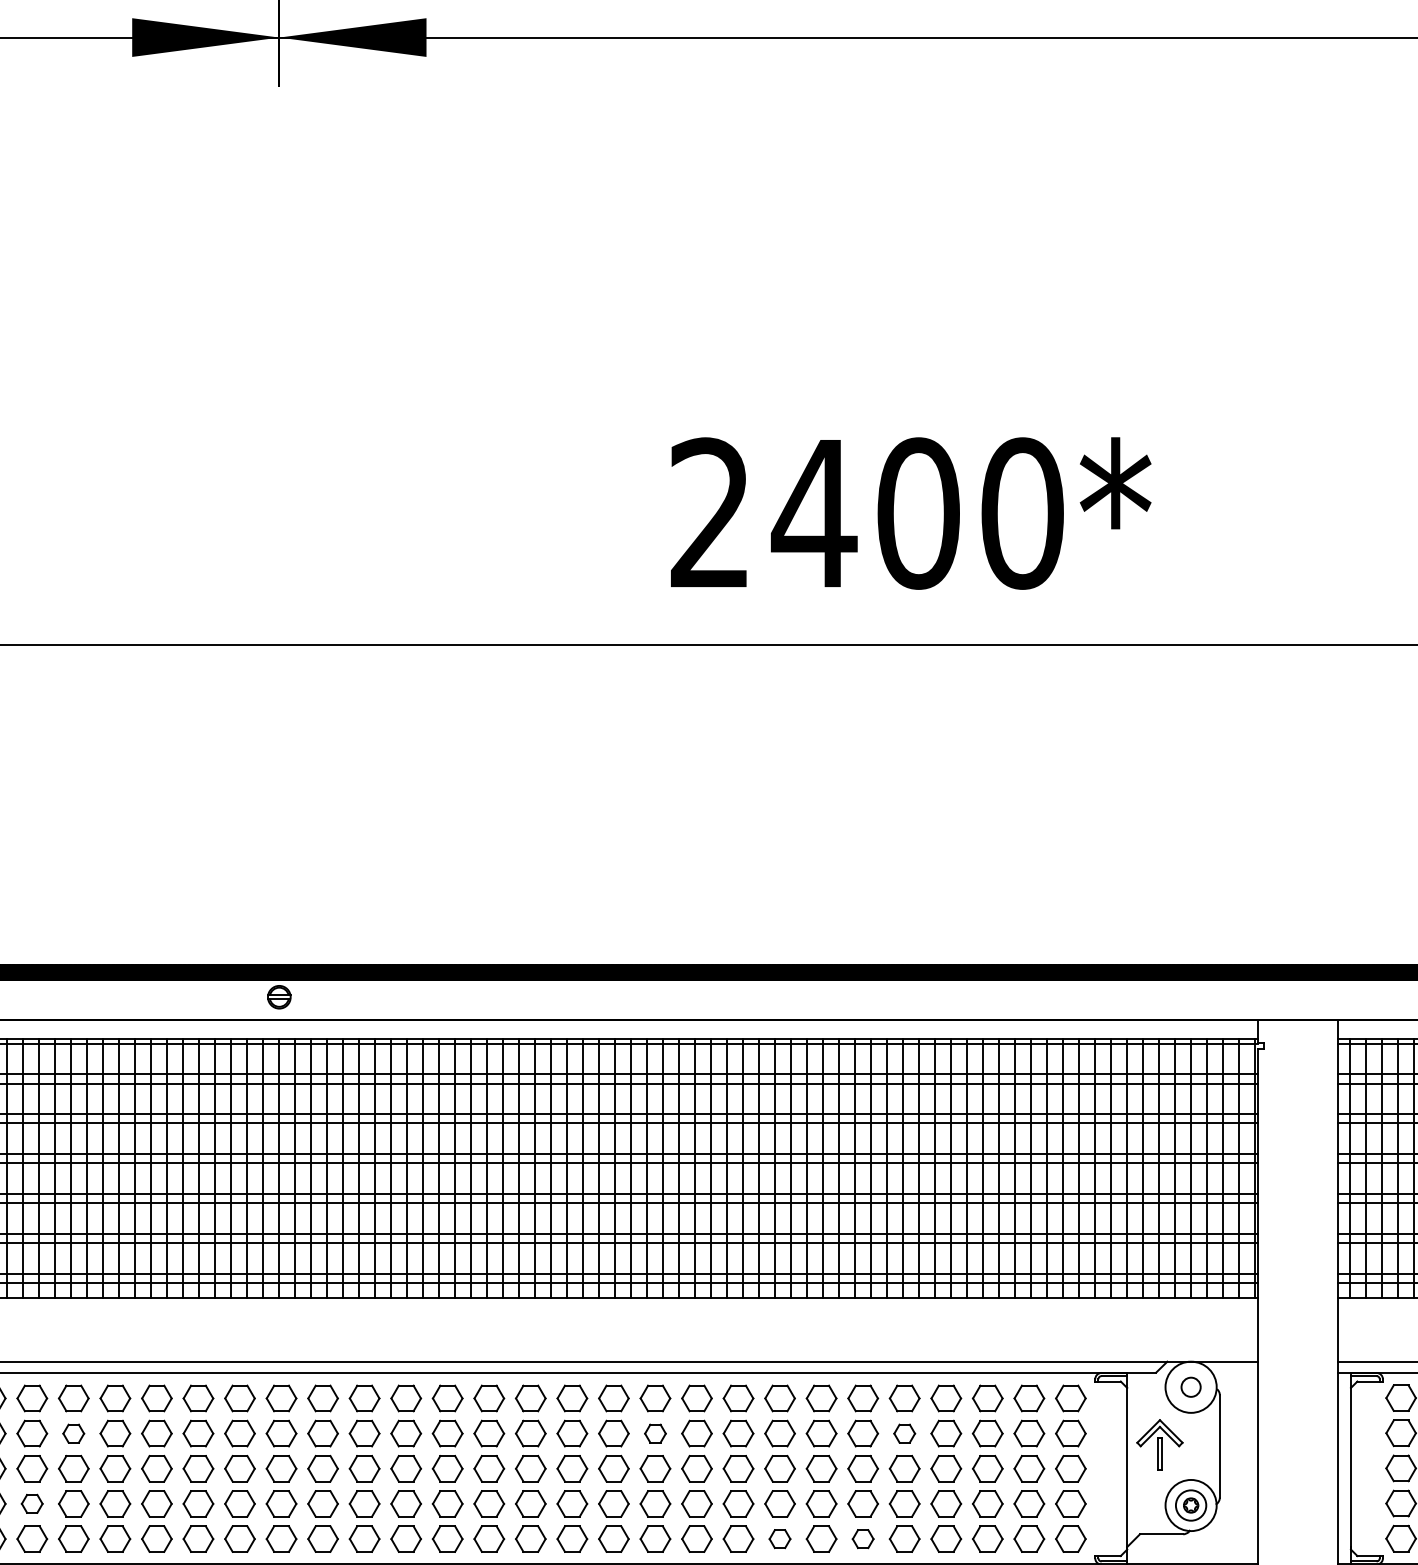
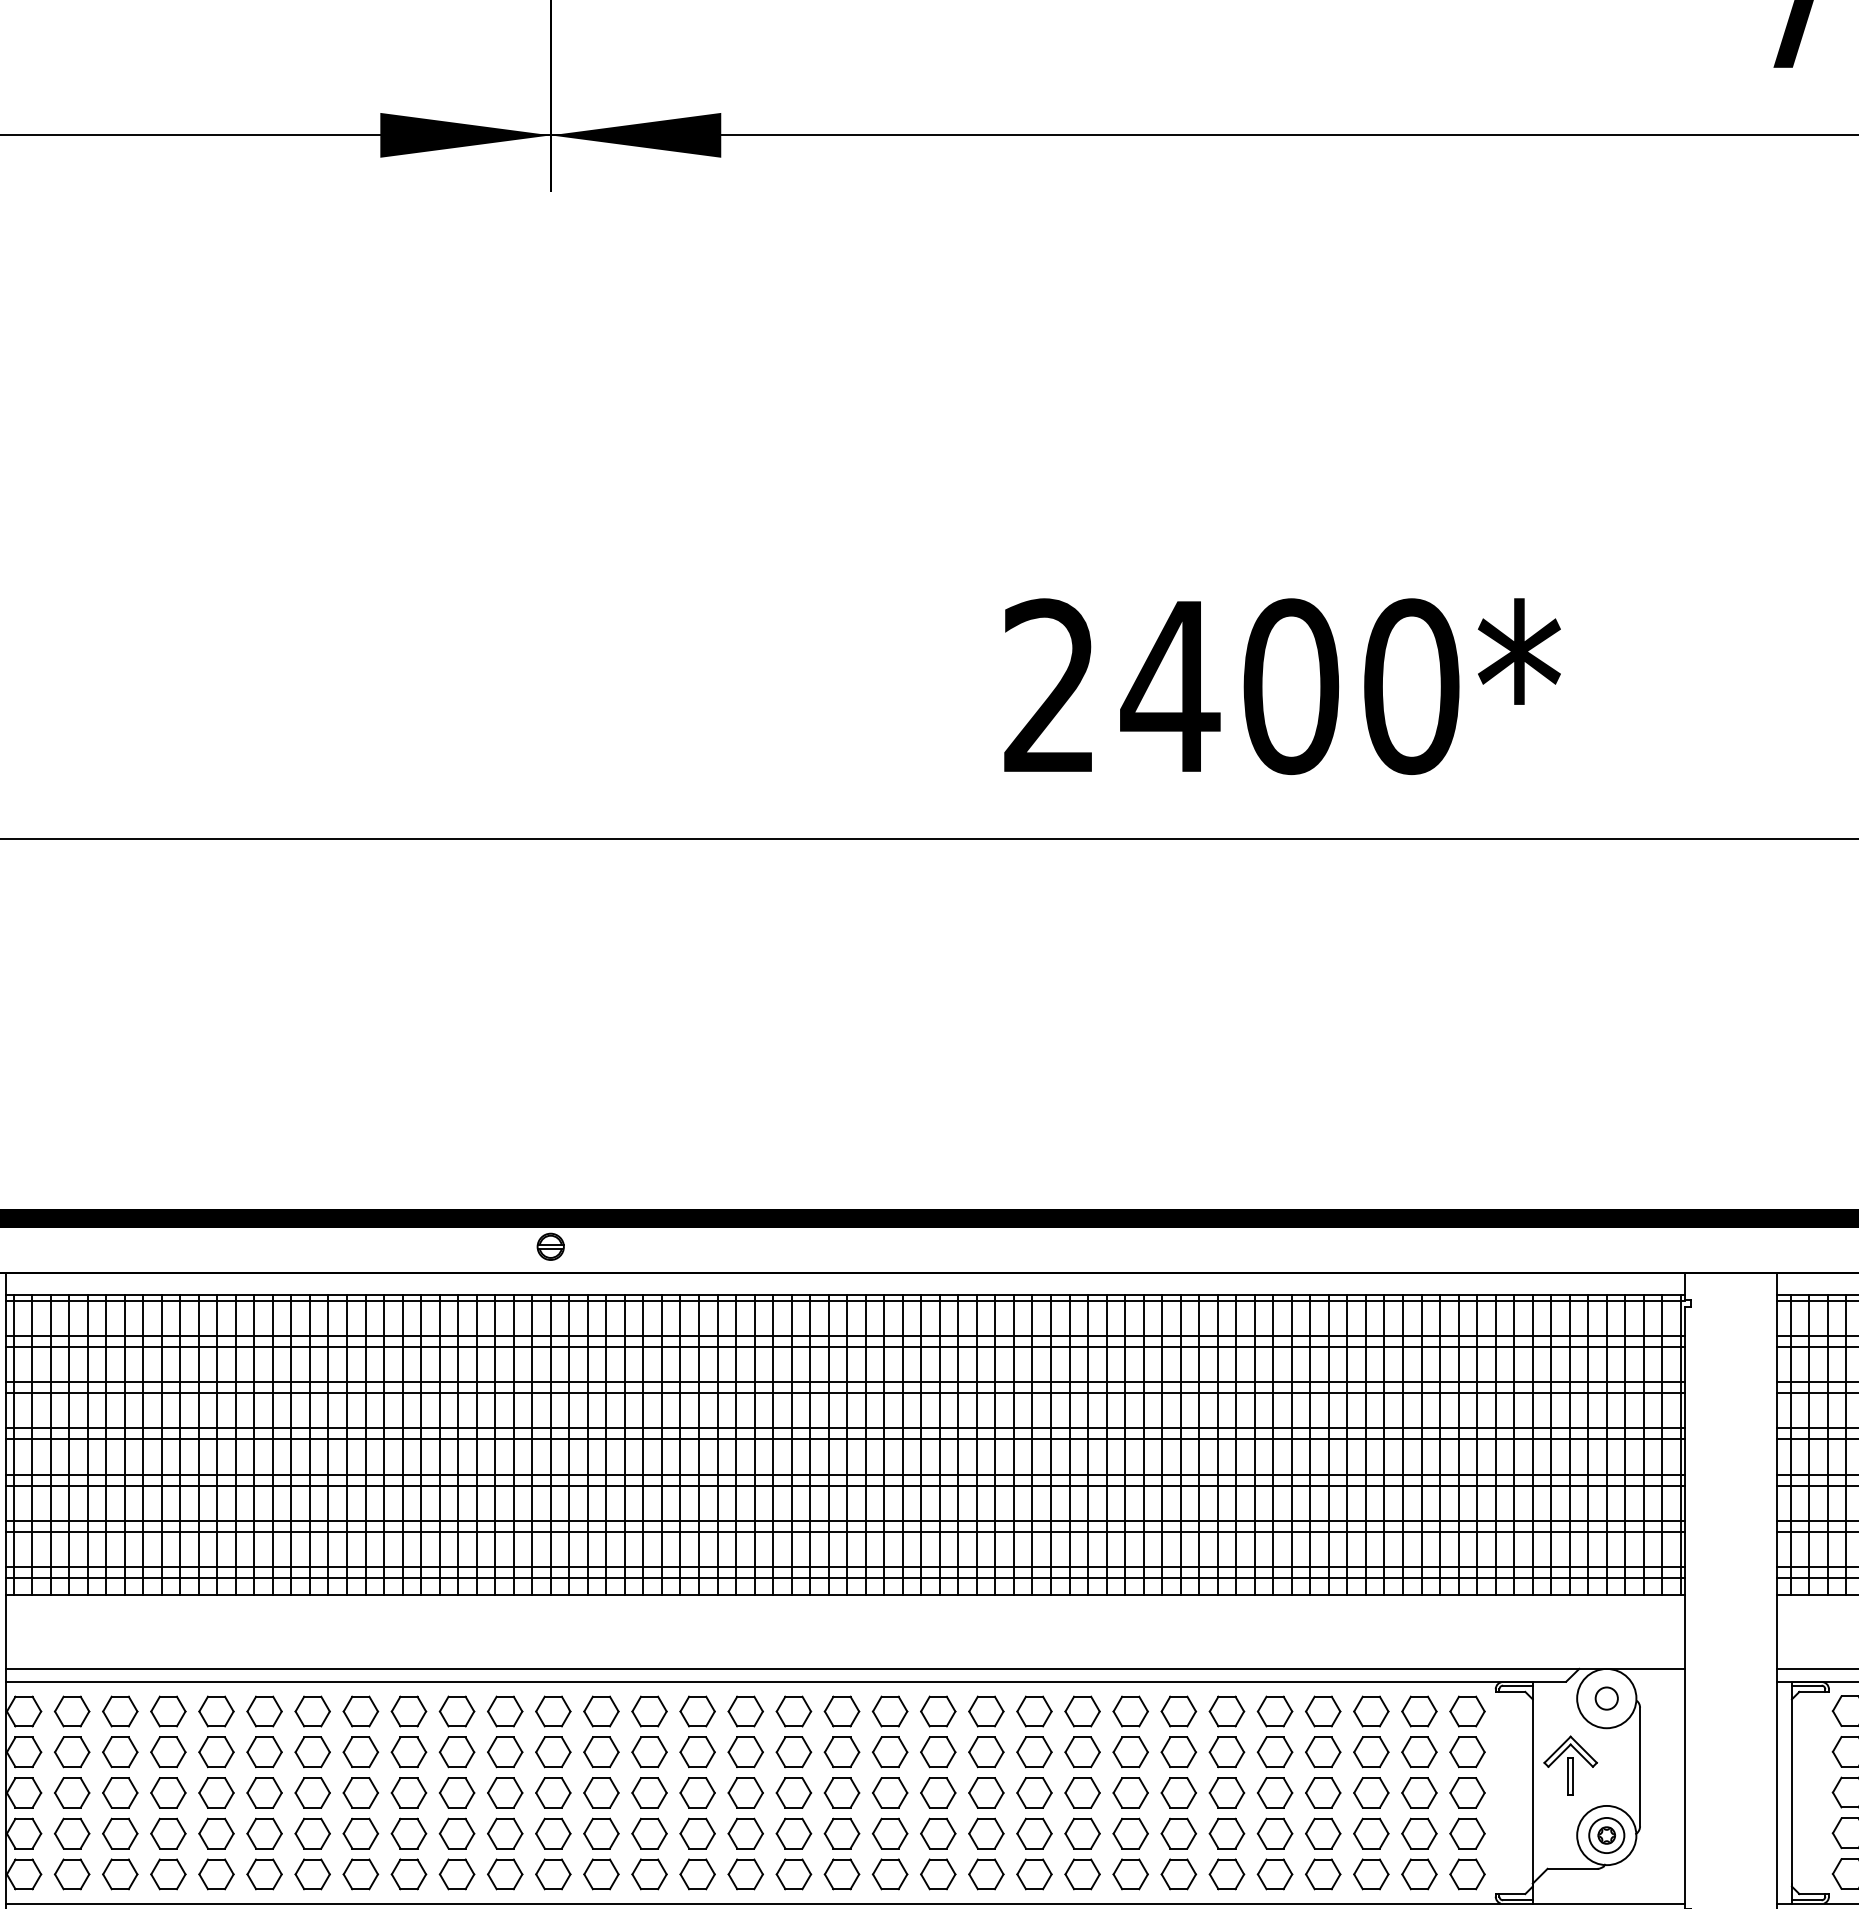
part: (73, 1433) -> (312, 1752), size x1.43
part: (655, 1433) -> (986, 1752), size x1.43
part: (904, 1433) -> (1274, 1752), size x1.43
part: (32, 1503) -> (264, 1833), size x1.43
part: (779, 1539) -> (1130, 1874), size x1.43
part: (862, 1539) -> (1226, 1874), size x1.43

